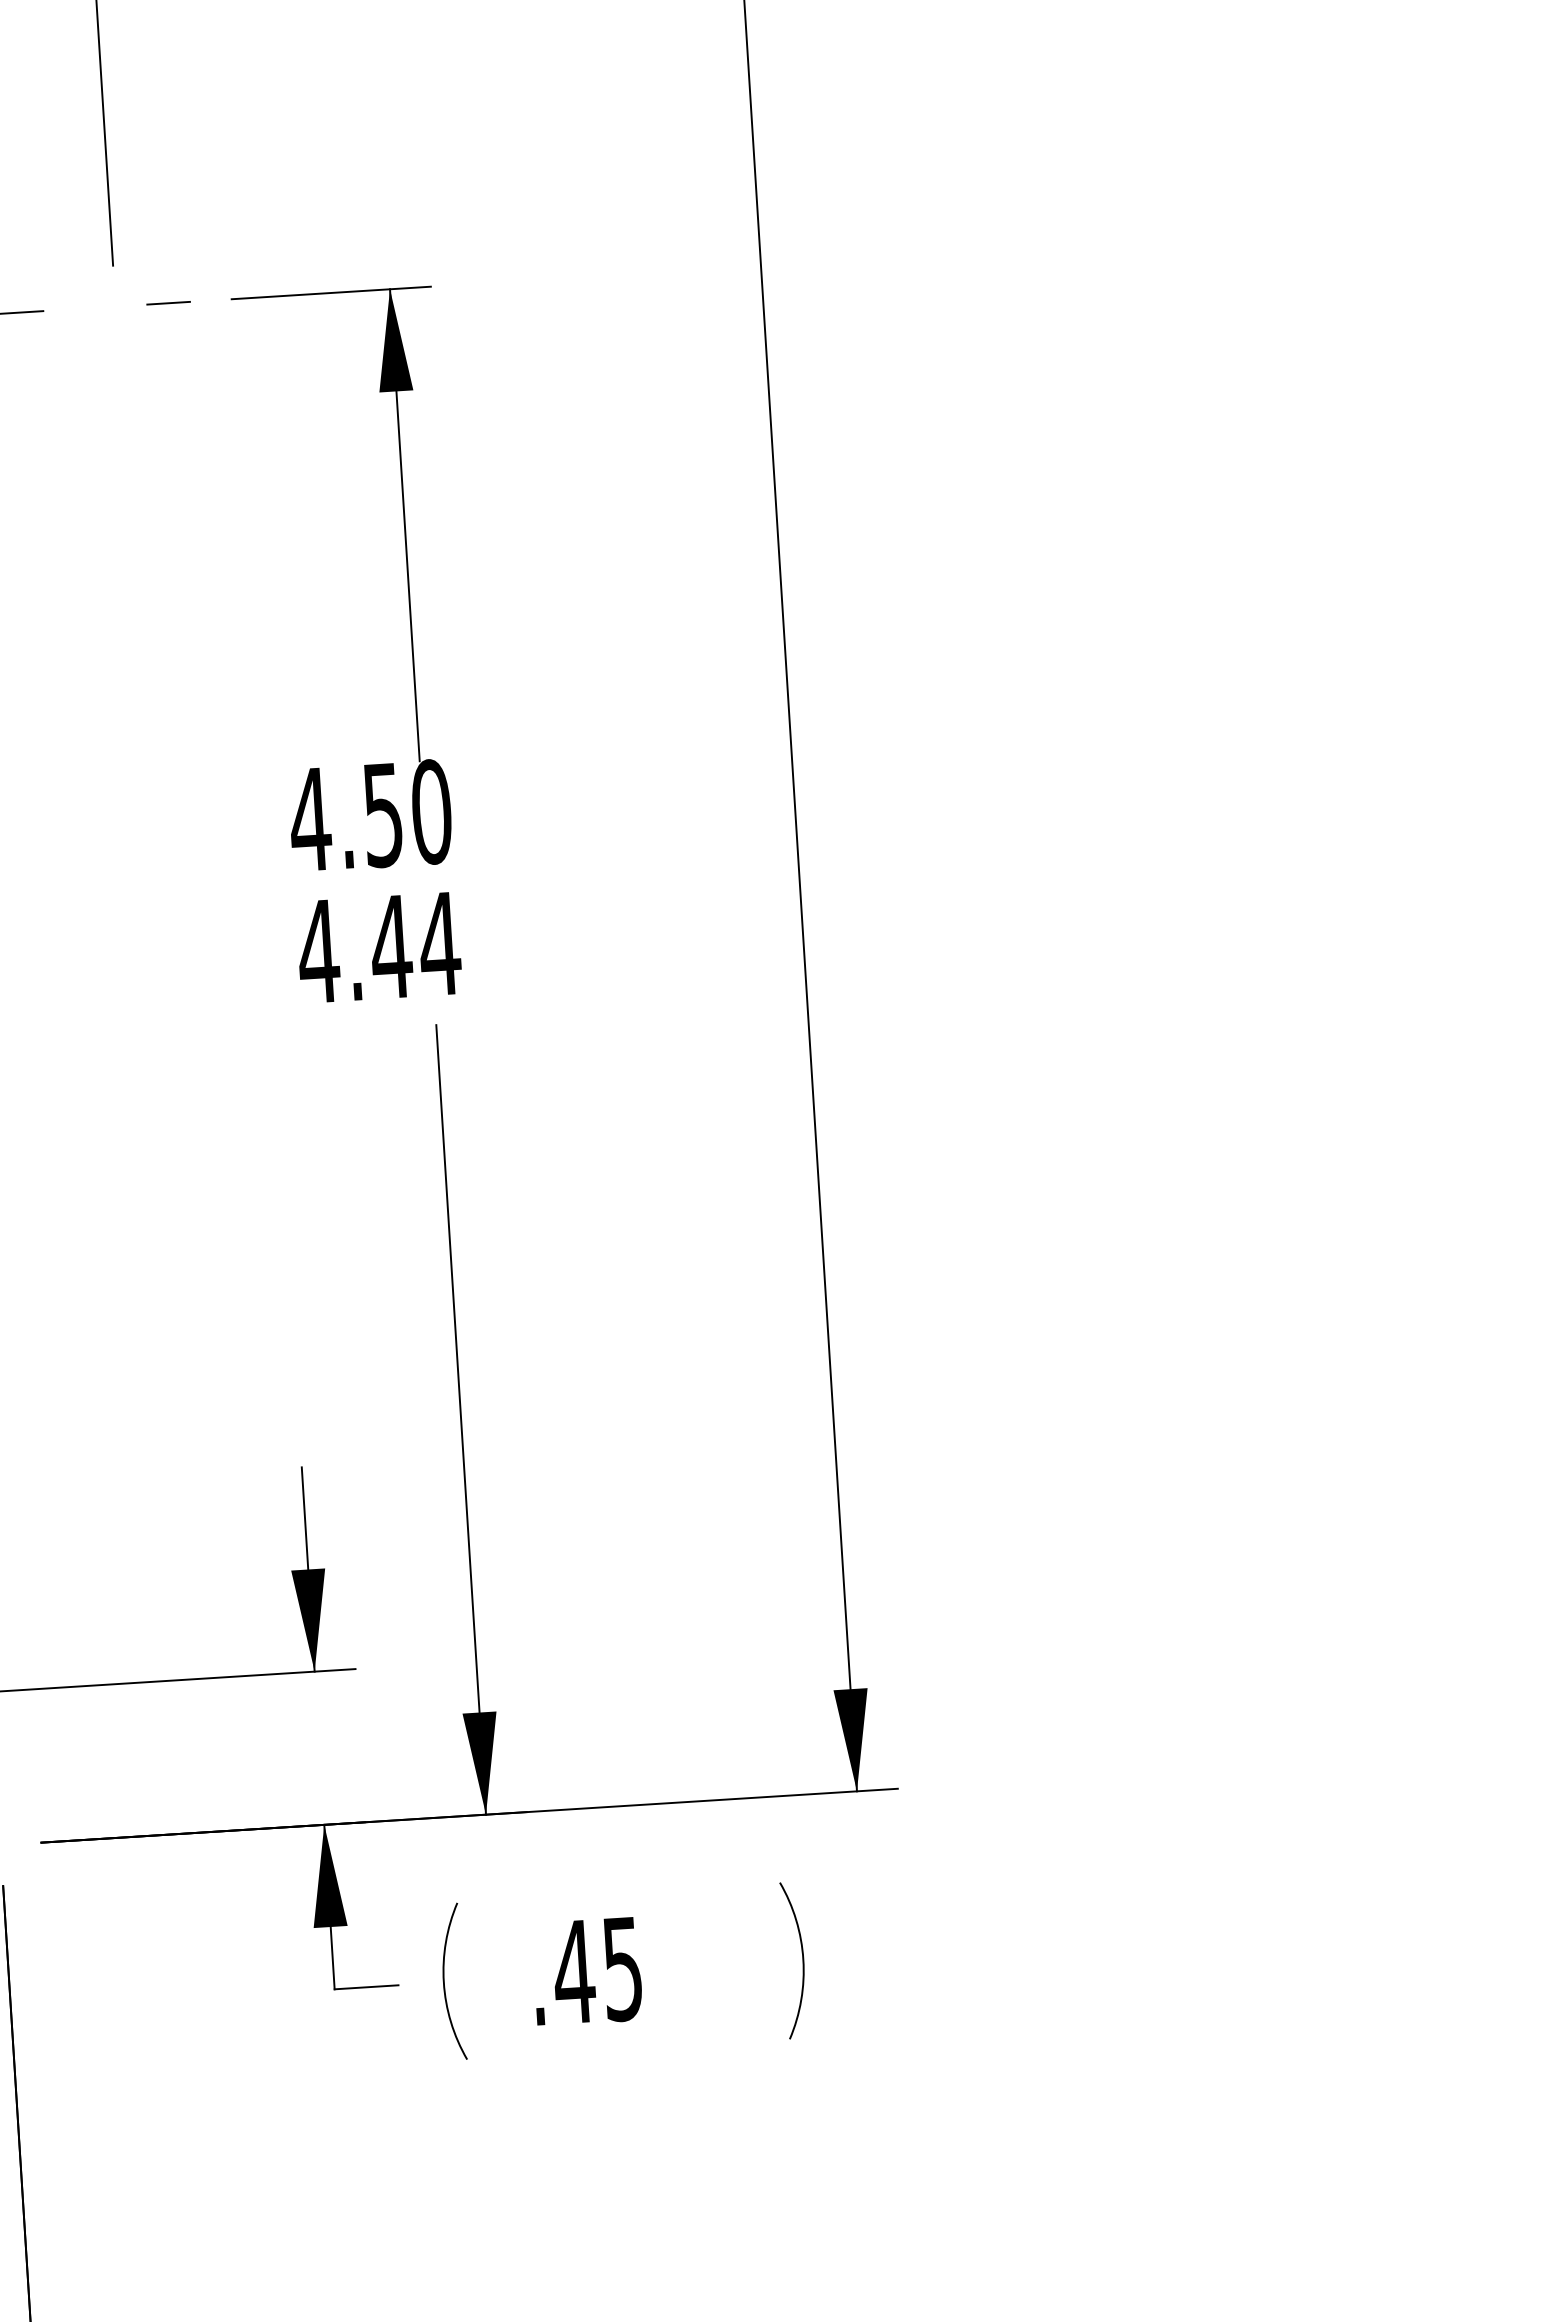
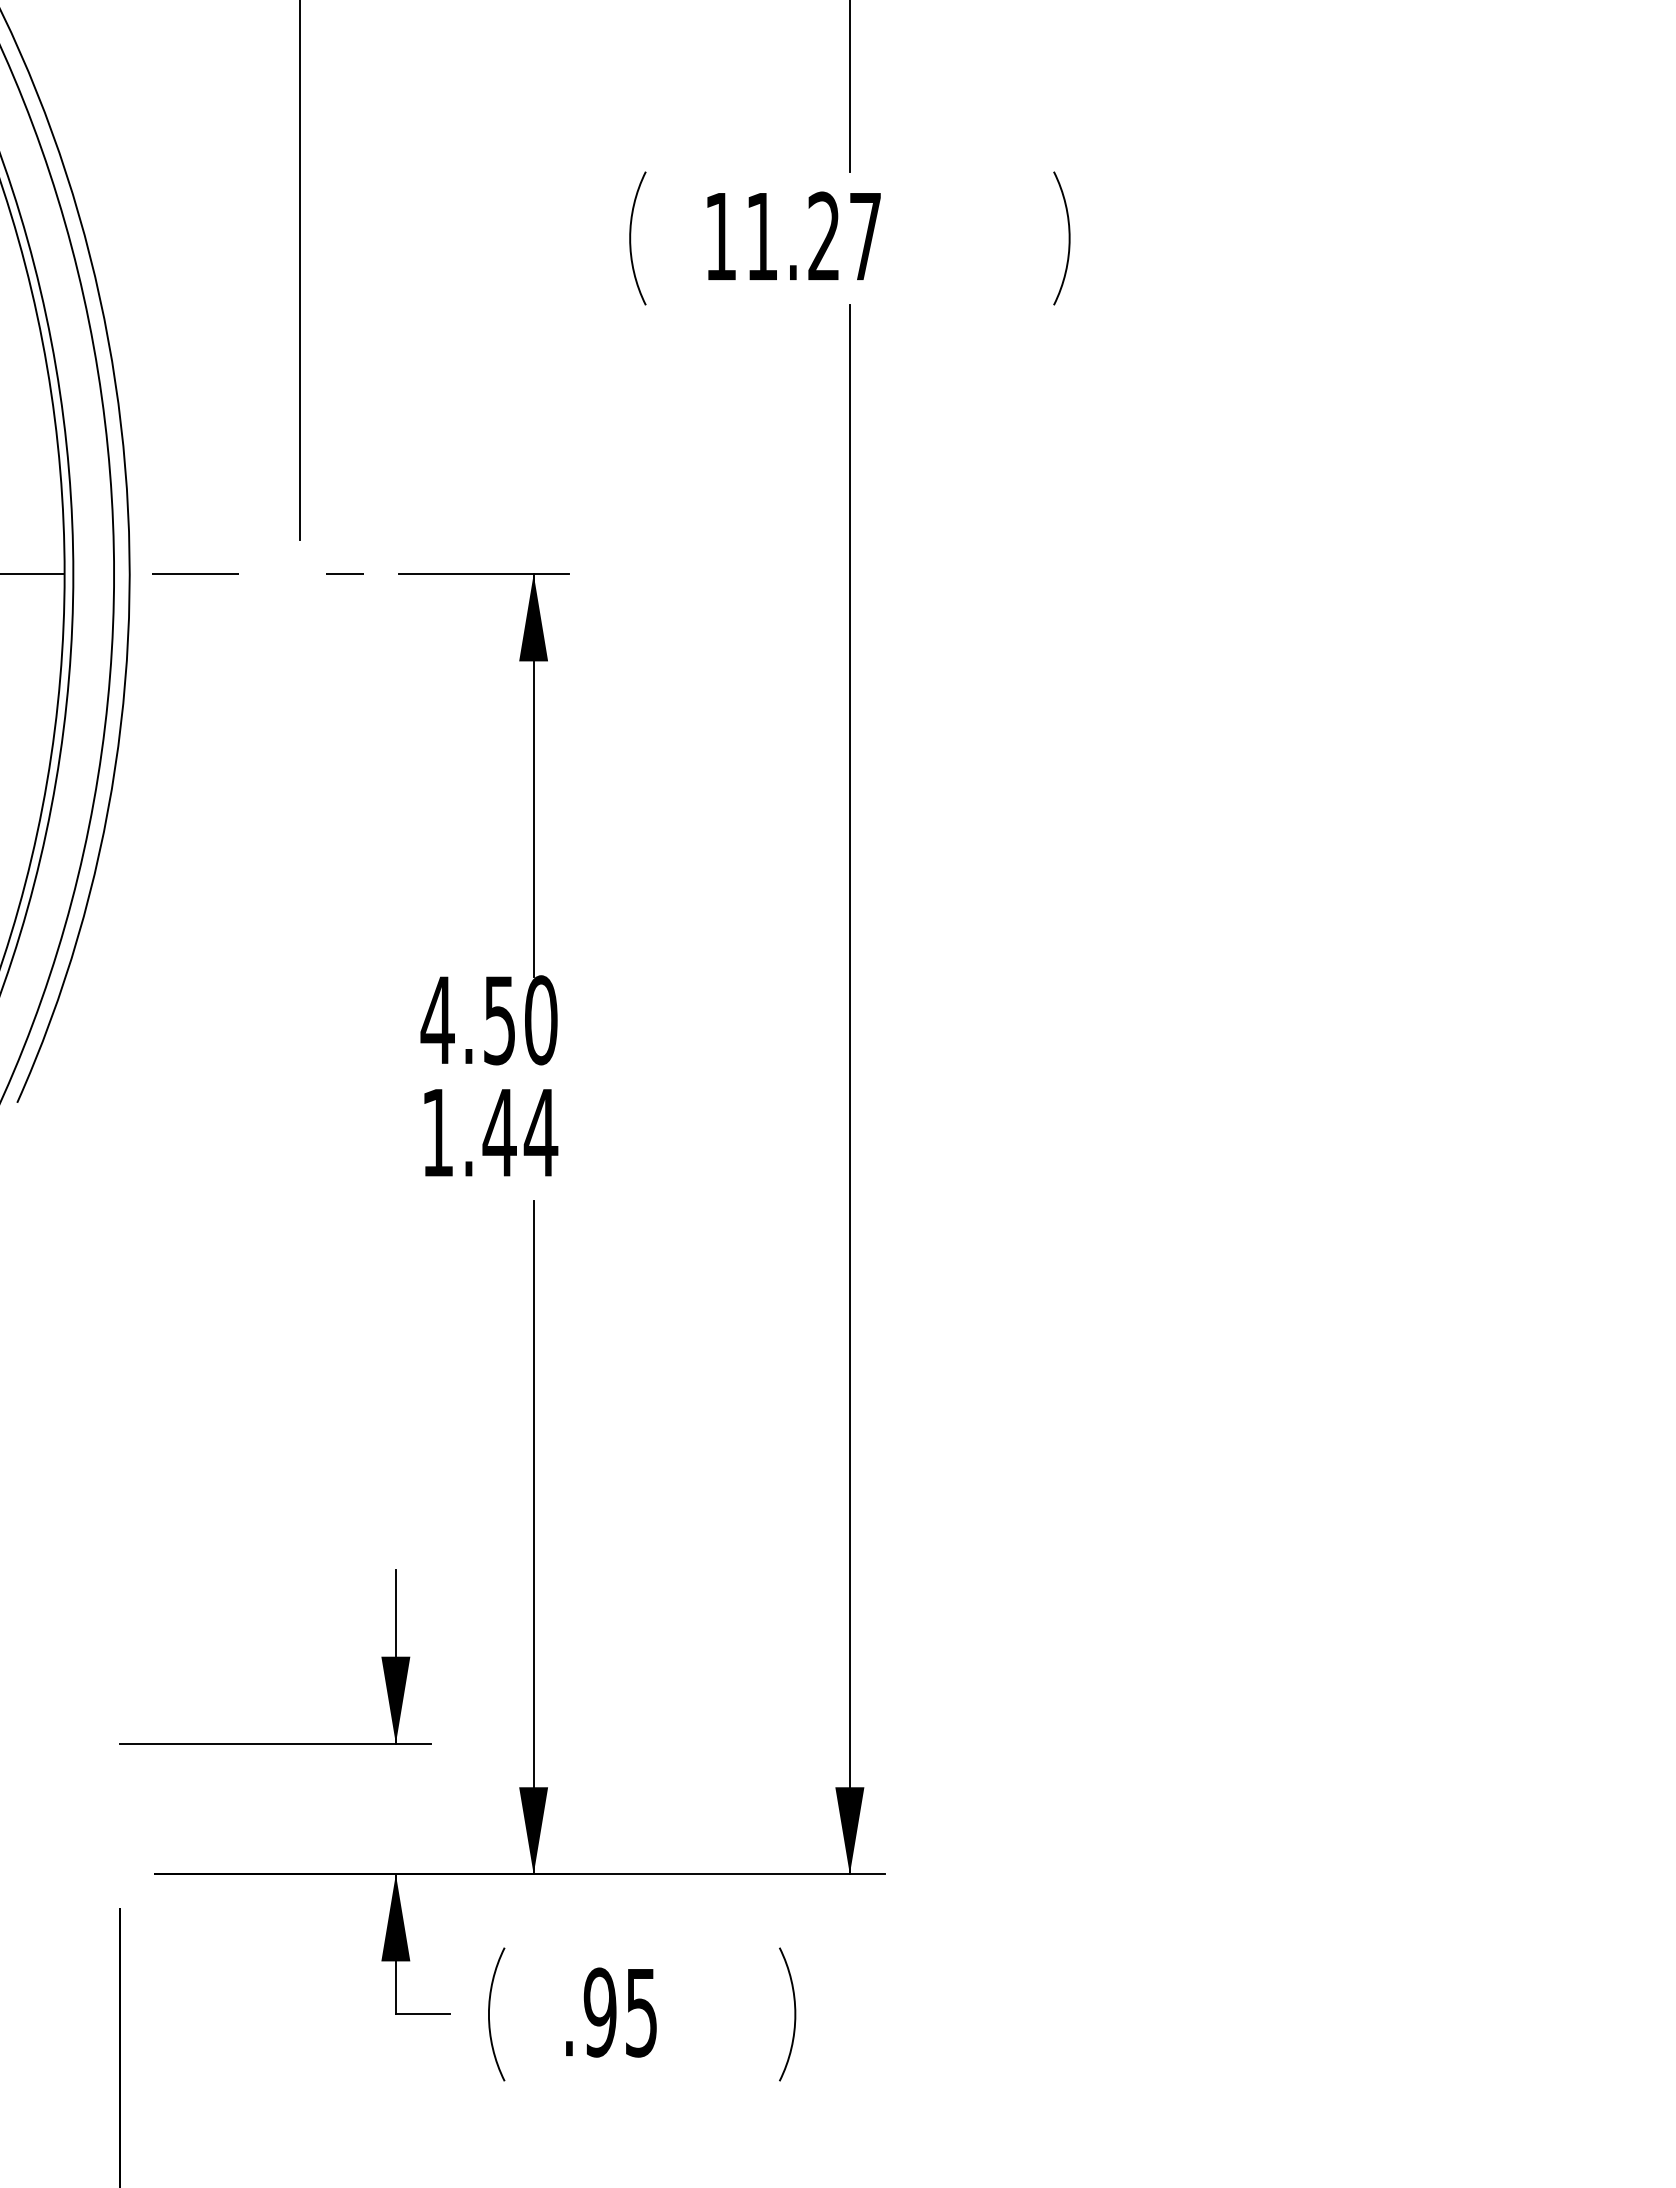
text: (318, 951) -> (437, 1132), 4.44 -> 1.44
text: (574, 1971) -> (600, 2012), .45 -> .95

